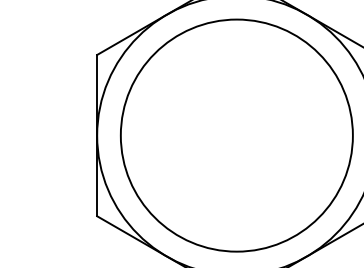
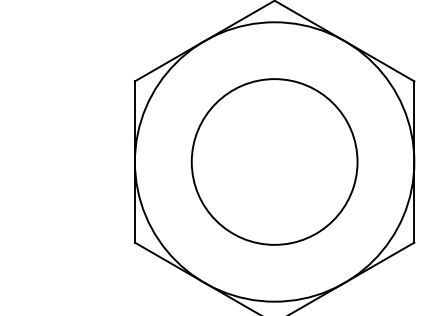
circle: (236, 135) -> (274, 161), size x0.71

